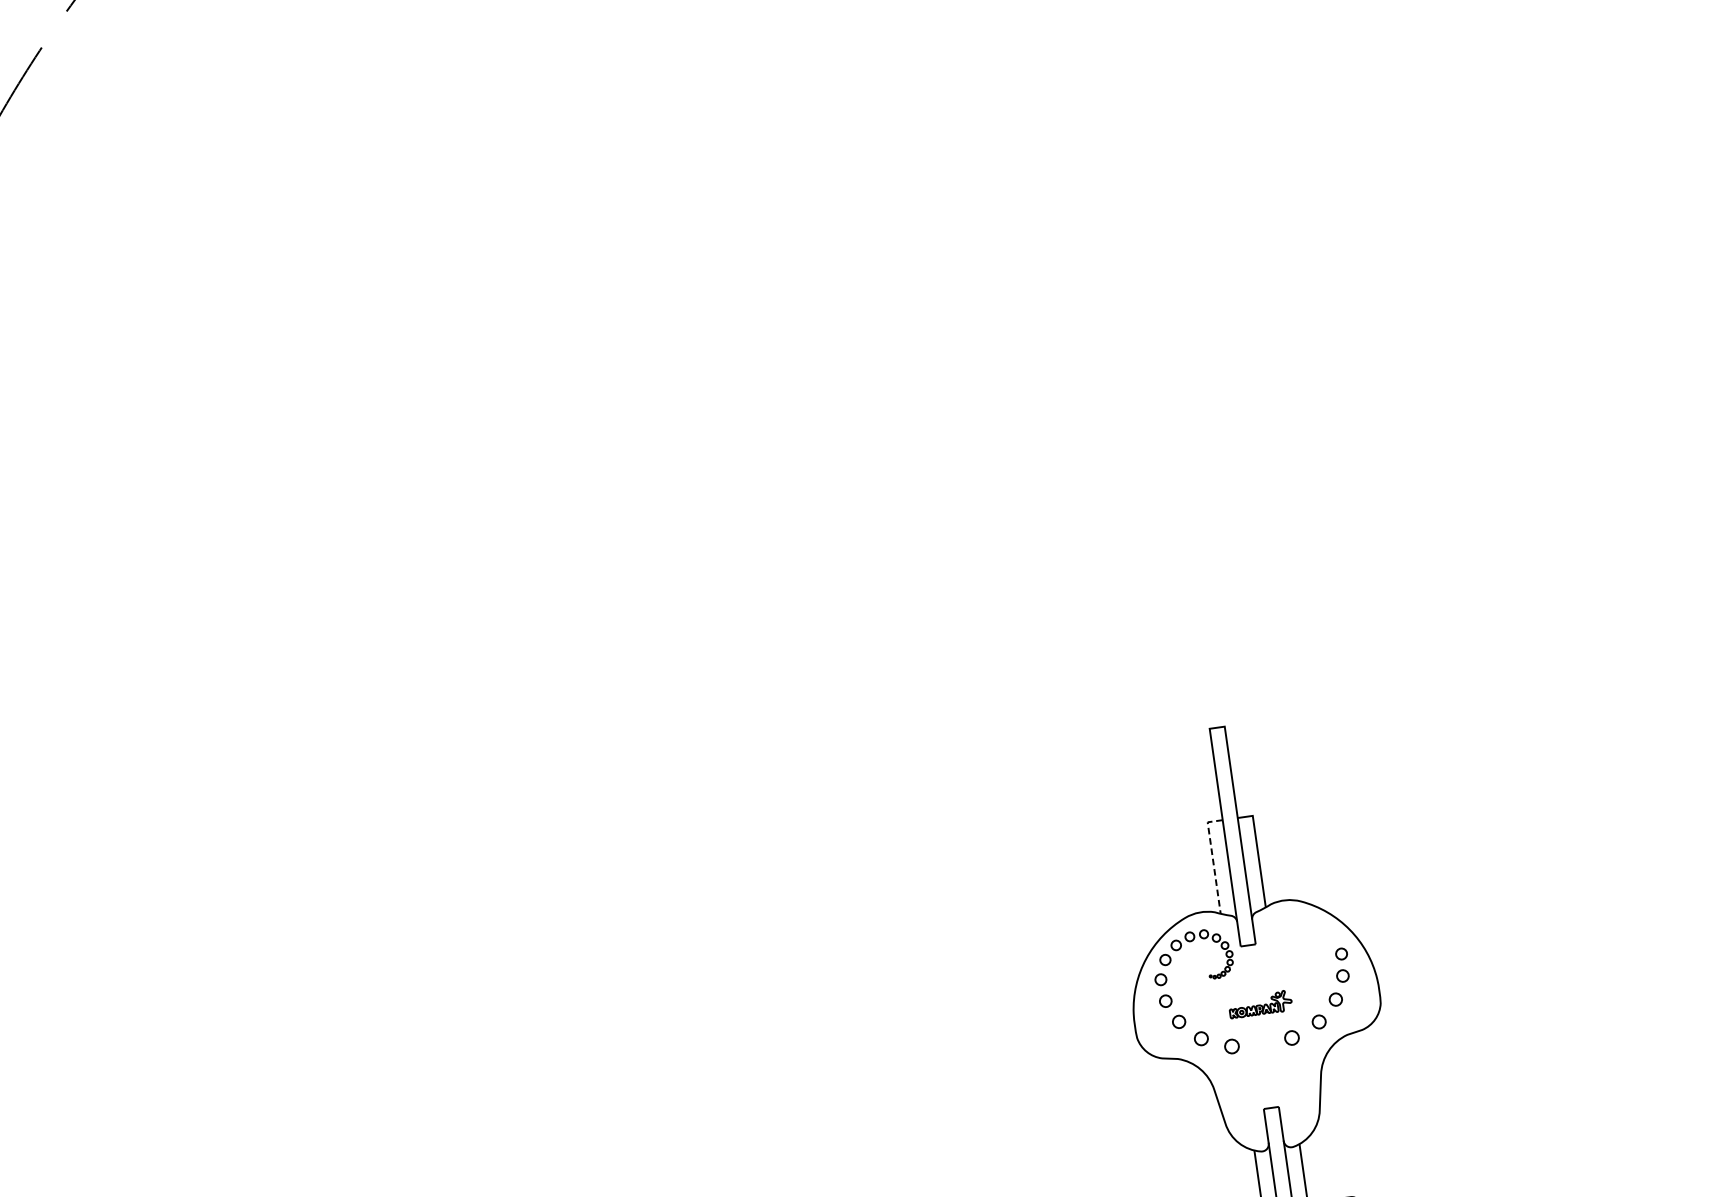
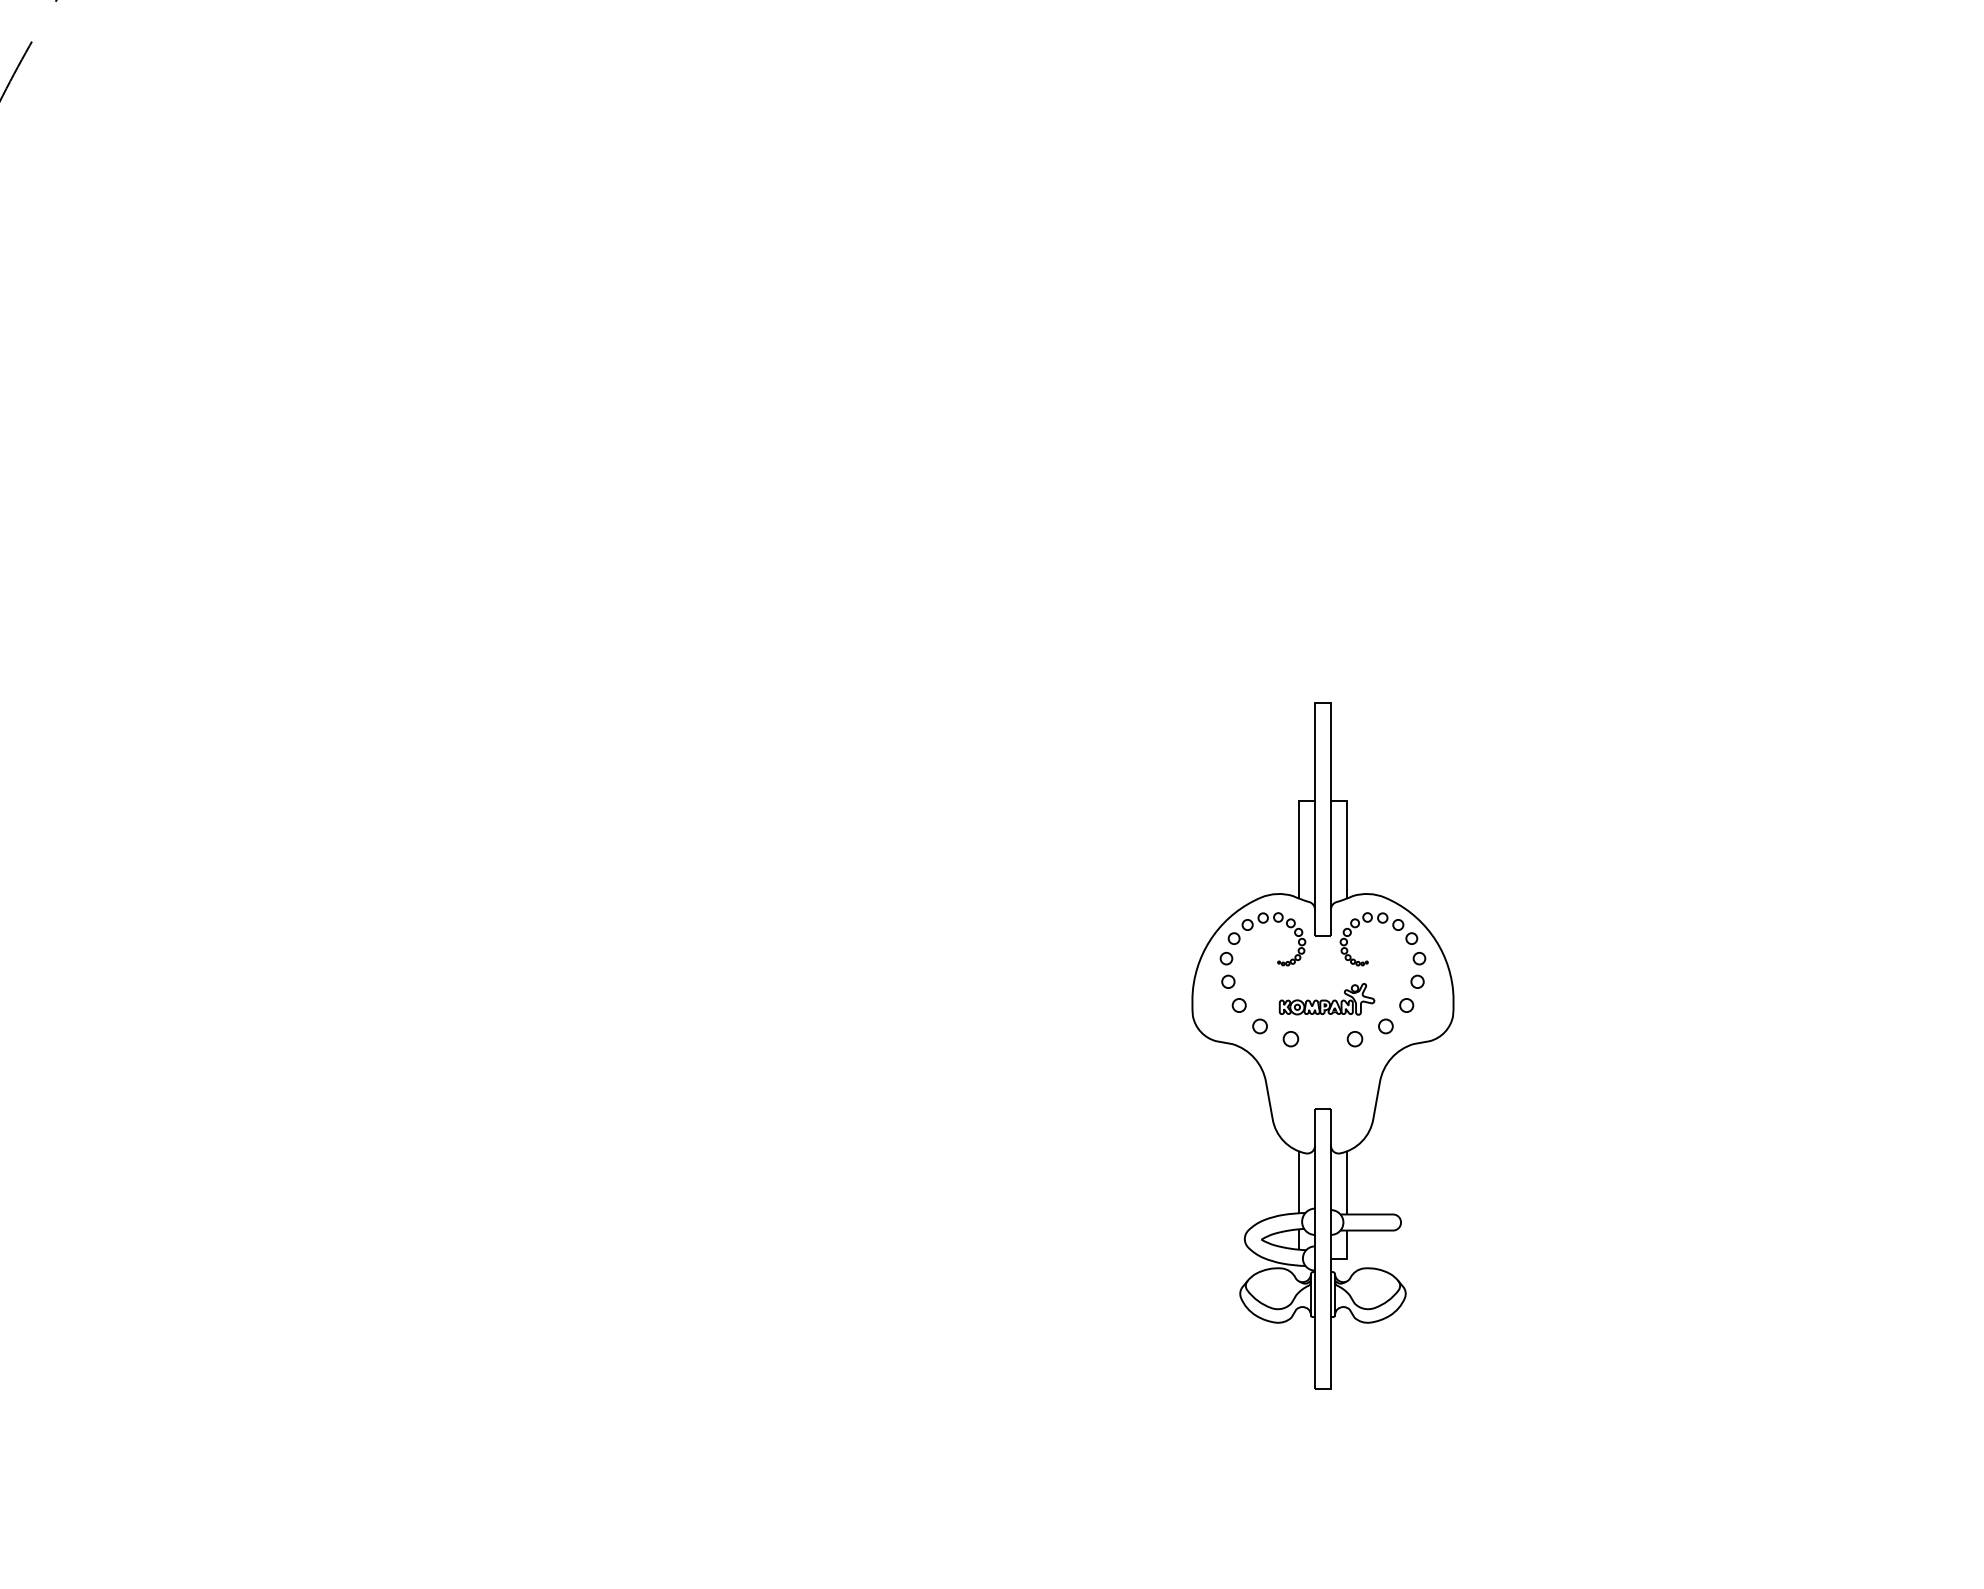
line: (1212, 859) -> (1298, 840), dashed -> solid
part: (1300, 926) -> (1380, 923), added
part: (1259, 1004) -> (1326, 999), size x1.43

